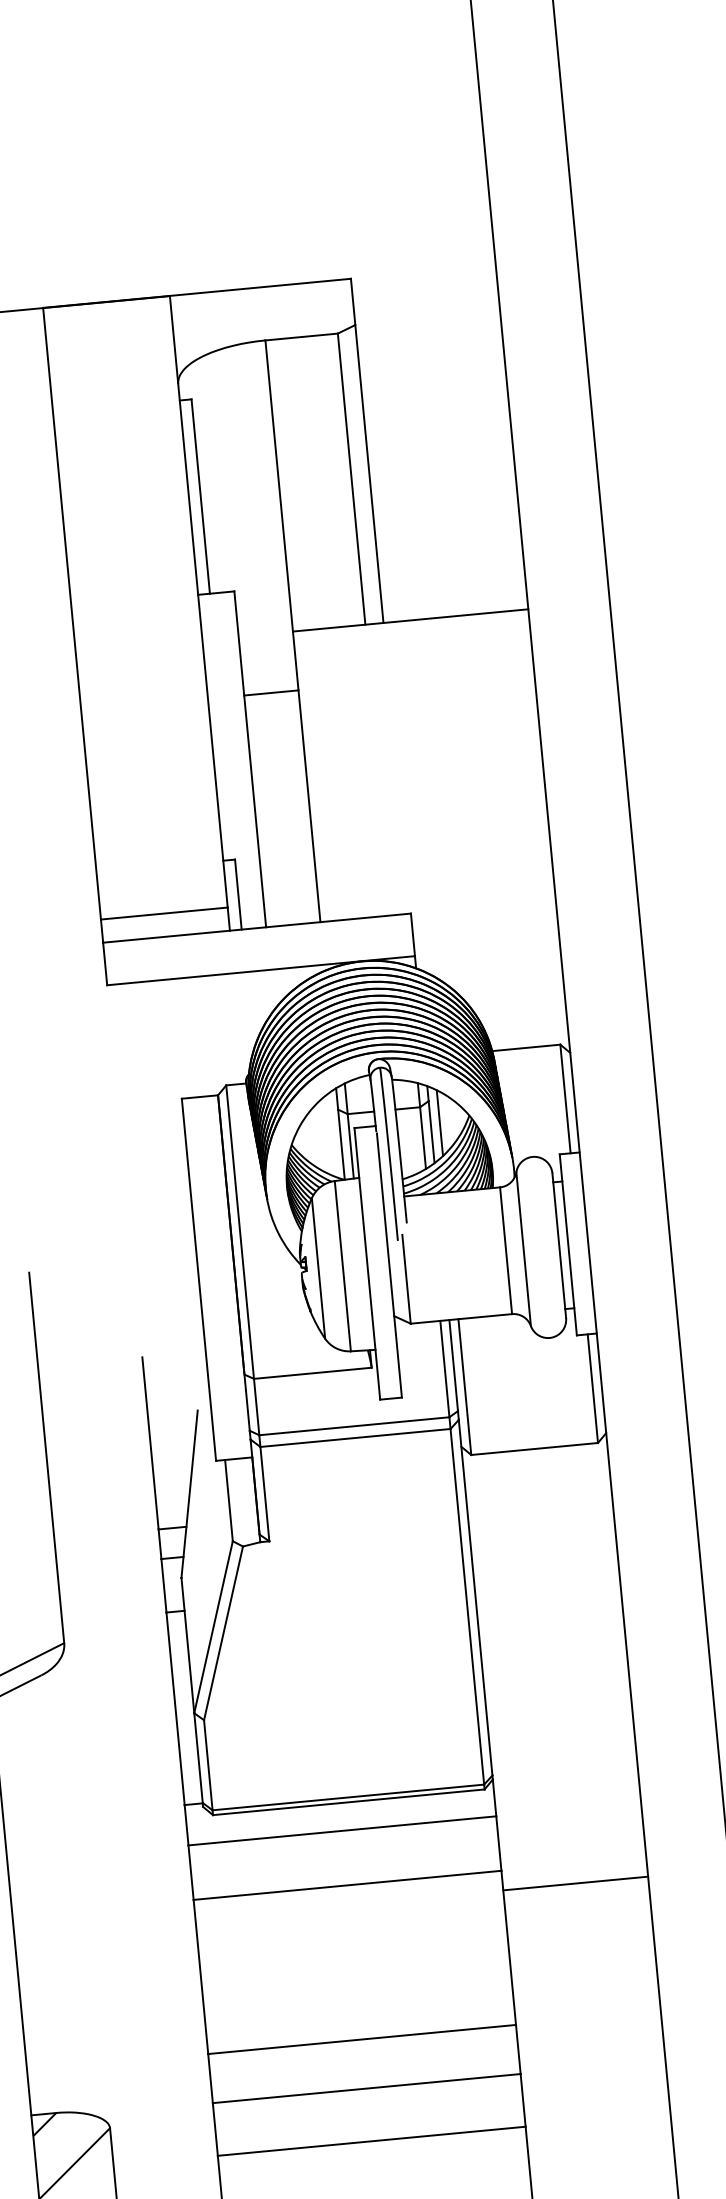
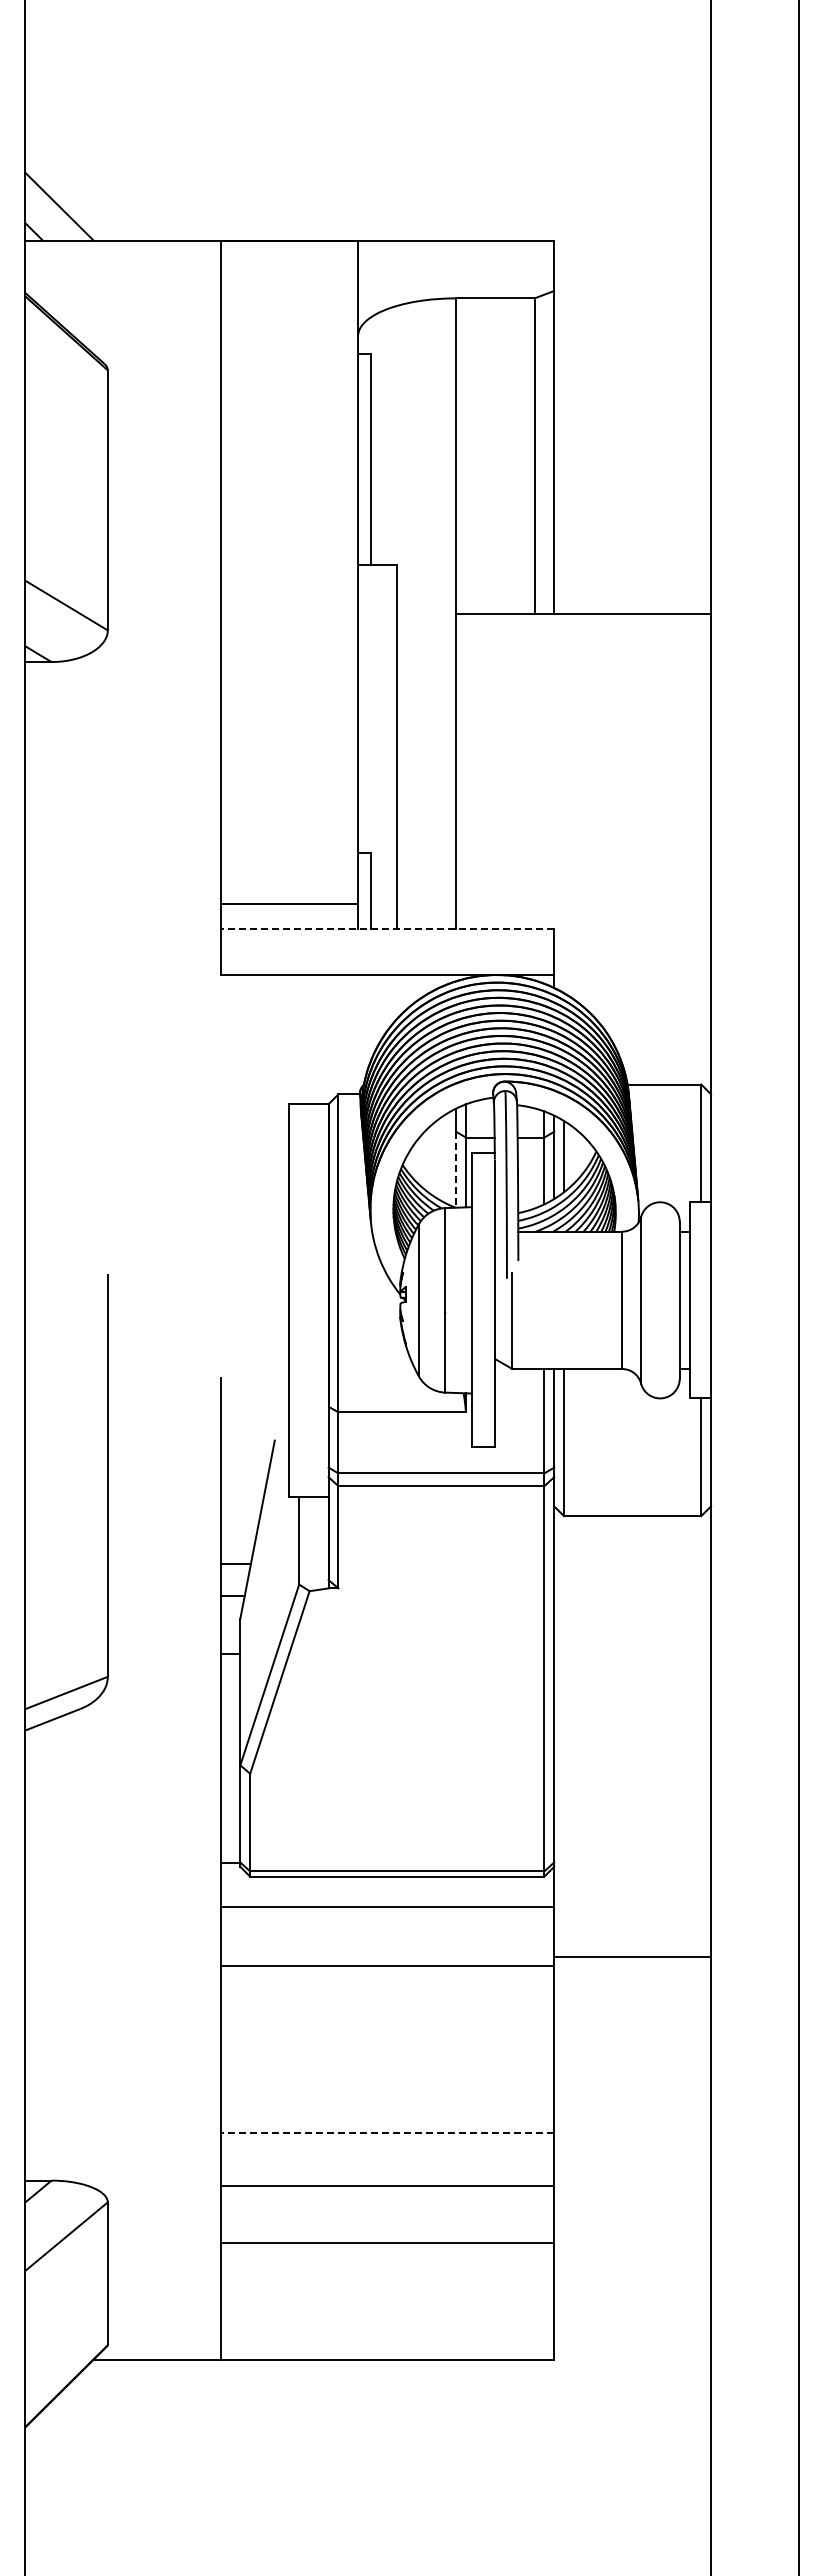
line: (271, 692) -> (426, 677), removed
line: (257, 928) -> (387, 928), solid -> dashed
line: (341, 1144) -> (456, 1169), solid -> dashed
line: (575, 1883) -> (632, 1956), moved
line: (362, 2039) -> (387, 2132), solid -> dashed

